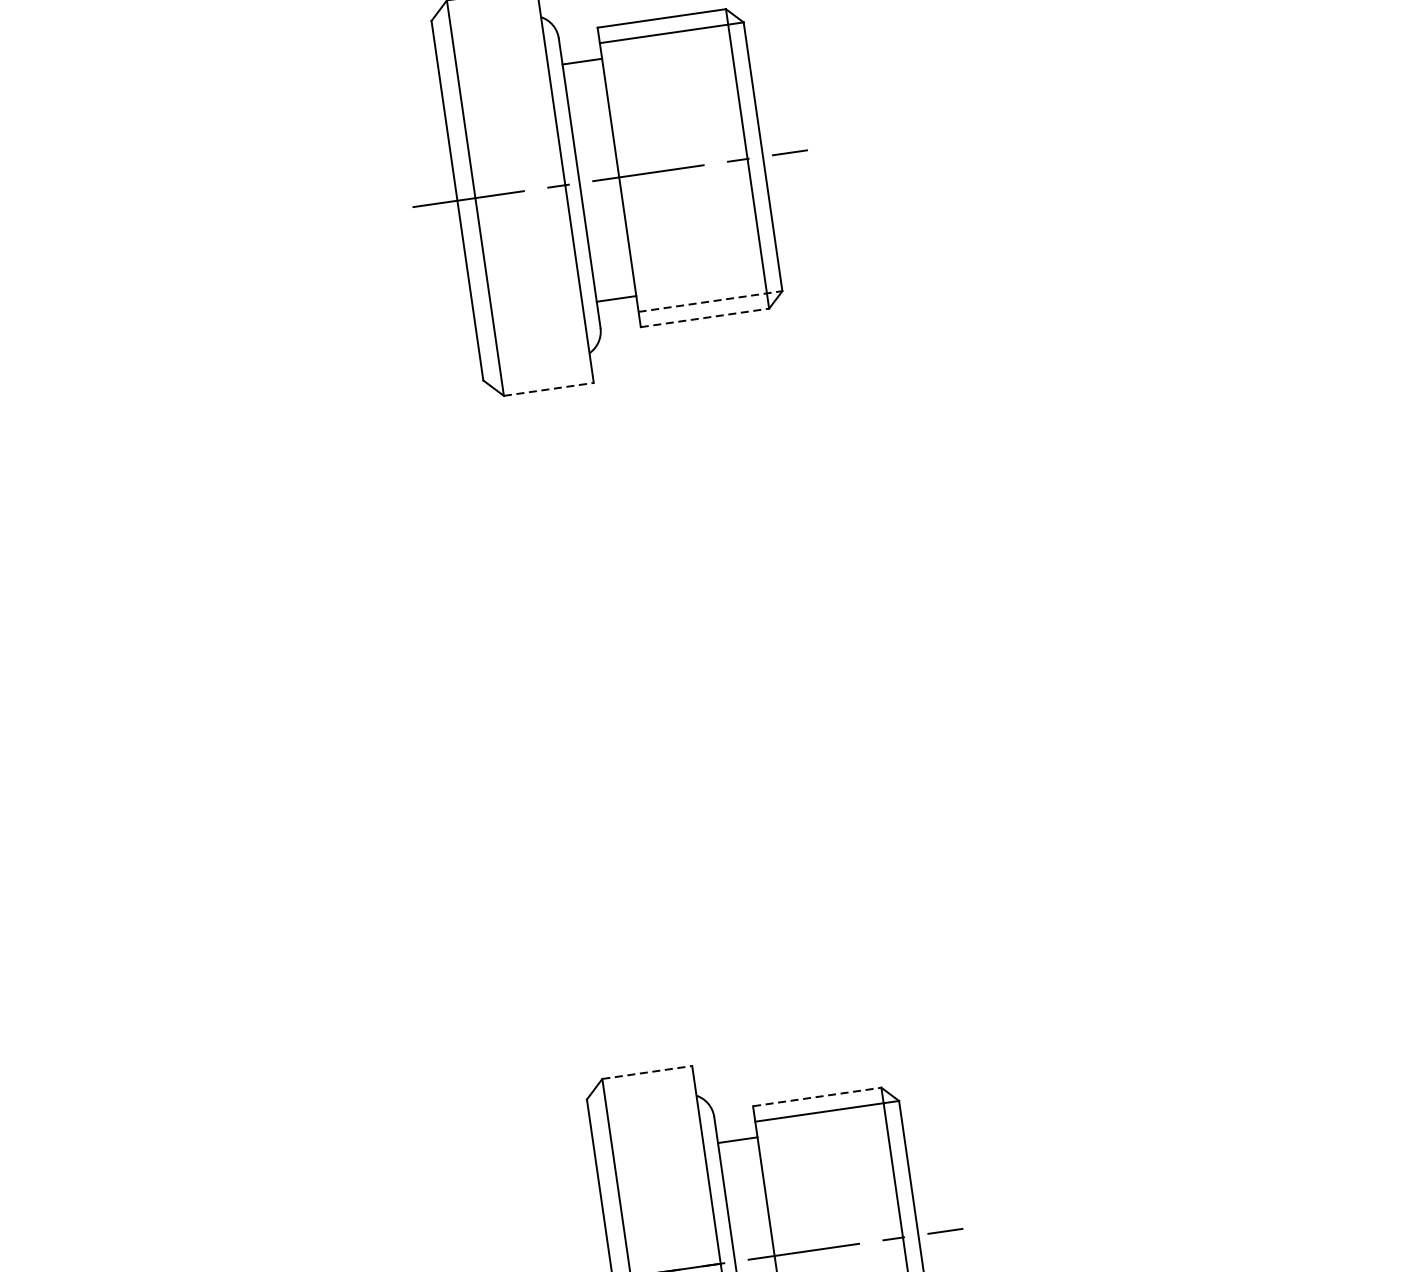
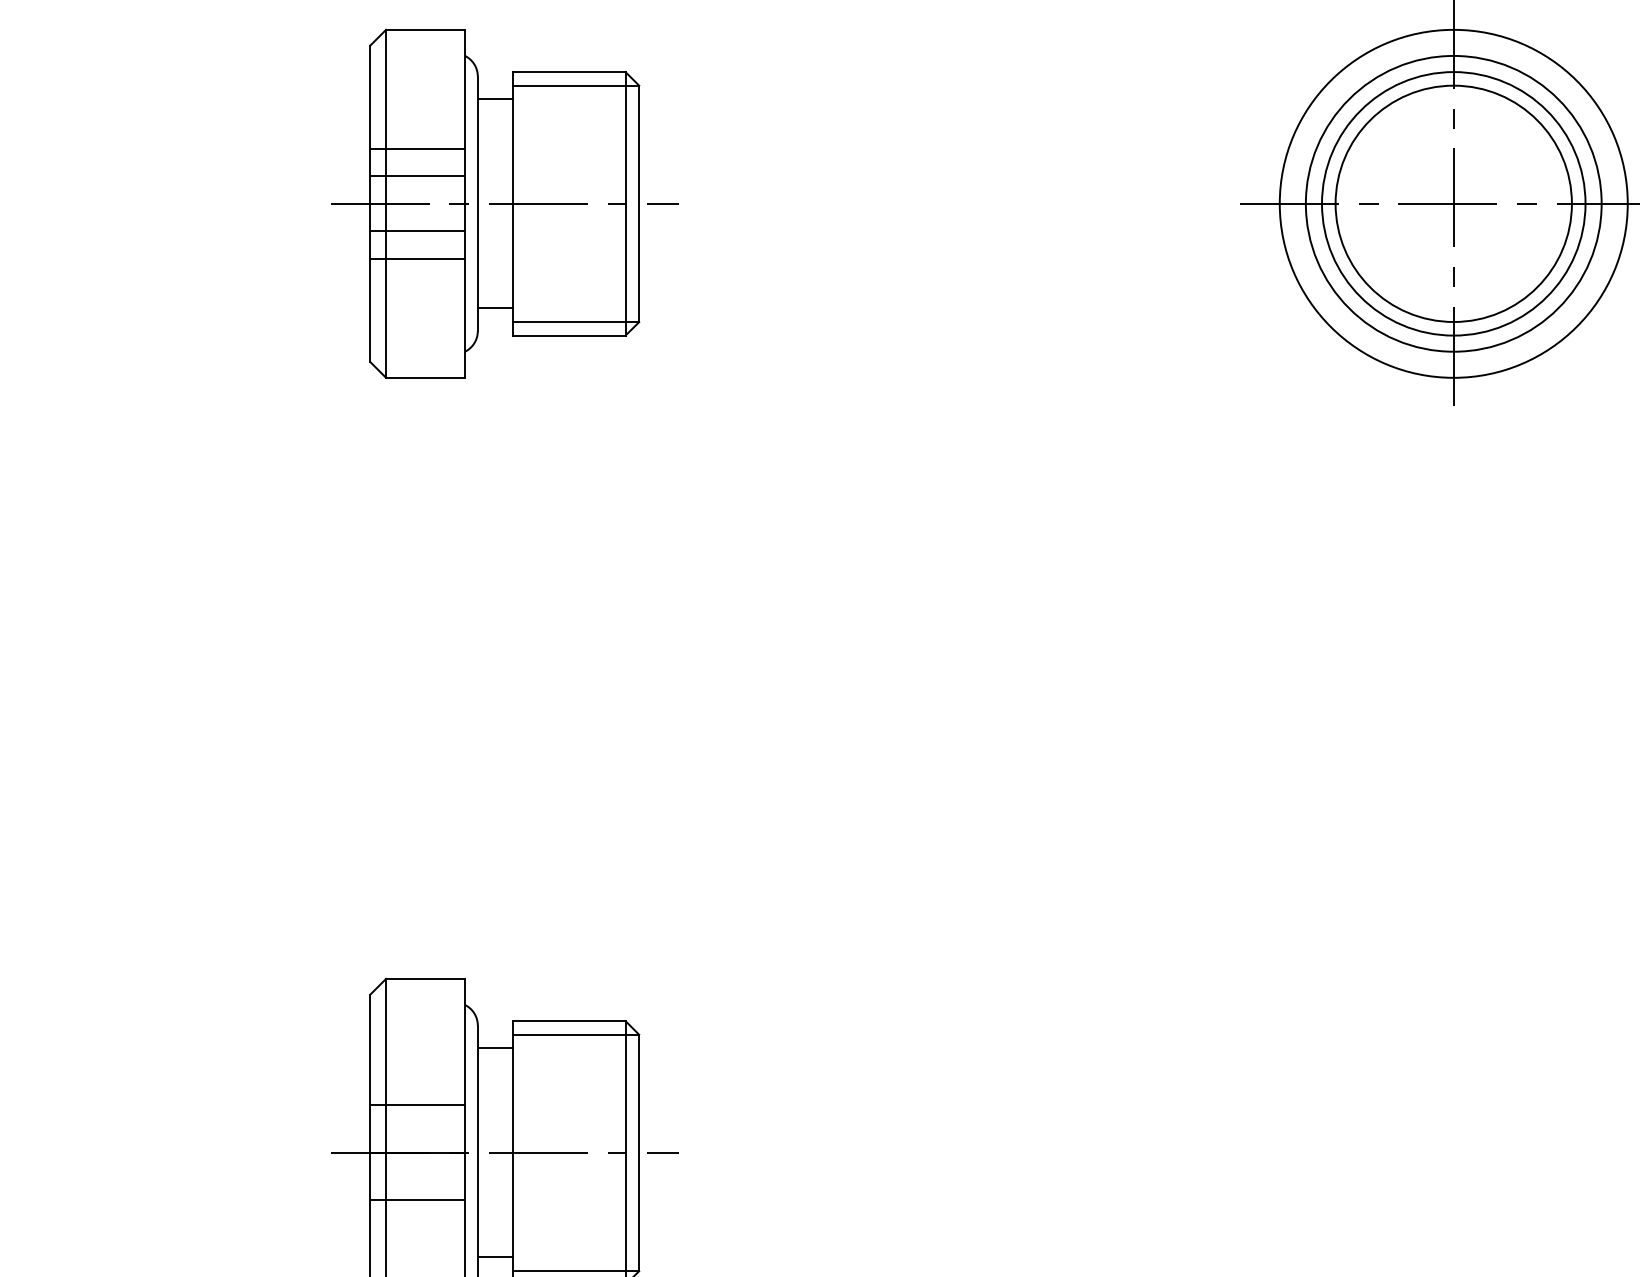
line: (502, 131) -> (417, 149), added
line: (506, 161) -> (417, 176), added
line: (515, 224) -> (417, 231), added
line: (520, 255) -> (417, 258), added
line: (711, 301) -> (576, 322), dashed -> solid
line: (705, 317) -> (569, 335), dashed -> solid
line: (548, 389) -> (425, 377), dashed -> solid
line: (647, 1072) -> (425, 978), dashed -> solid
line: (817, 1097) -> (569, 1021), dashed -> solid
line: (658, 1217) -> (417, 1105), added

